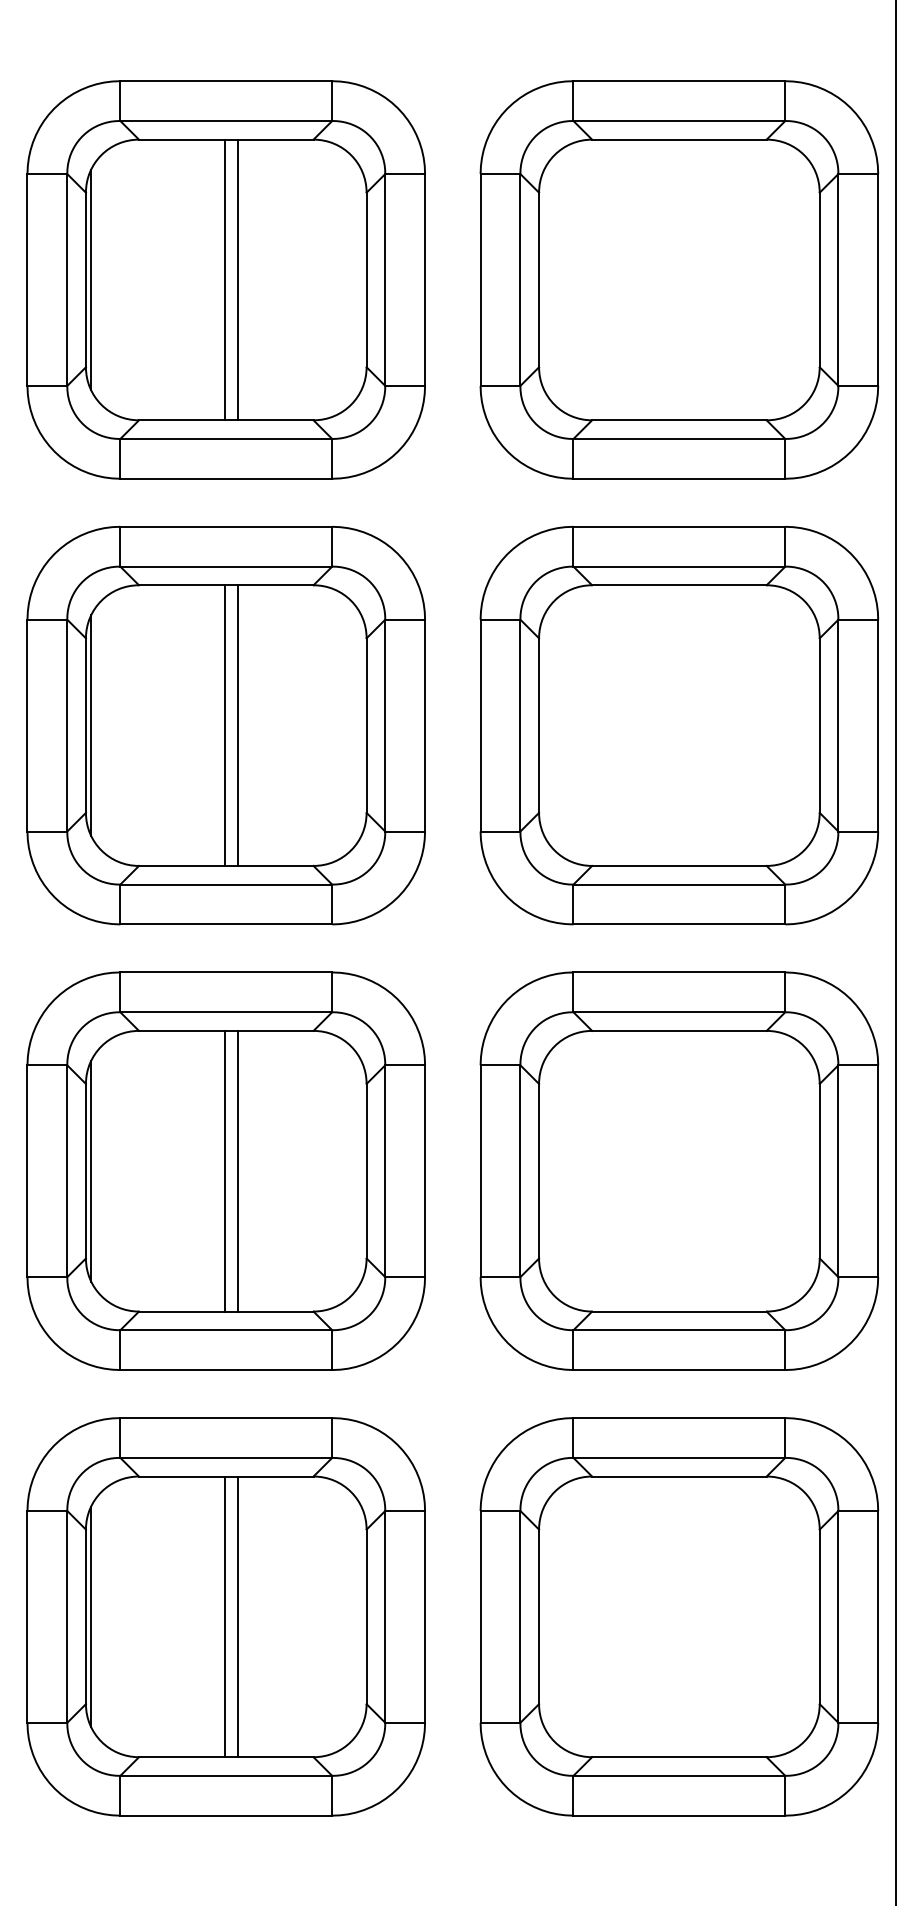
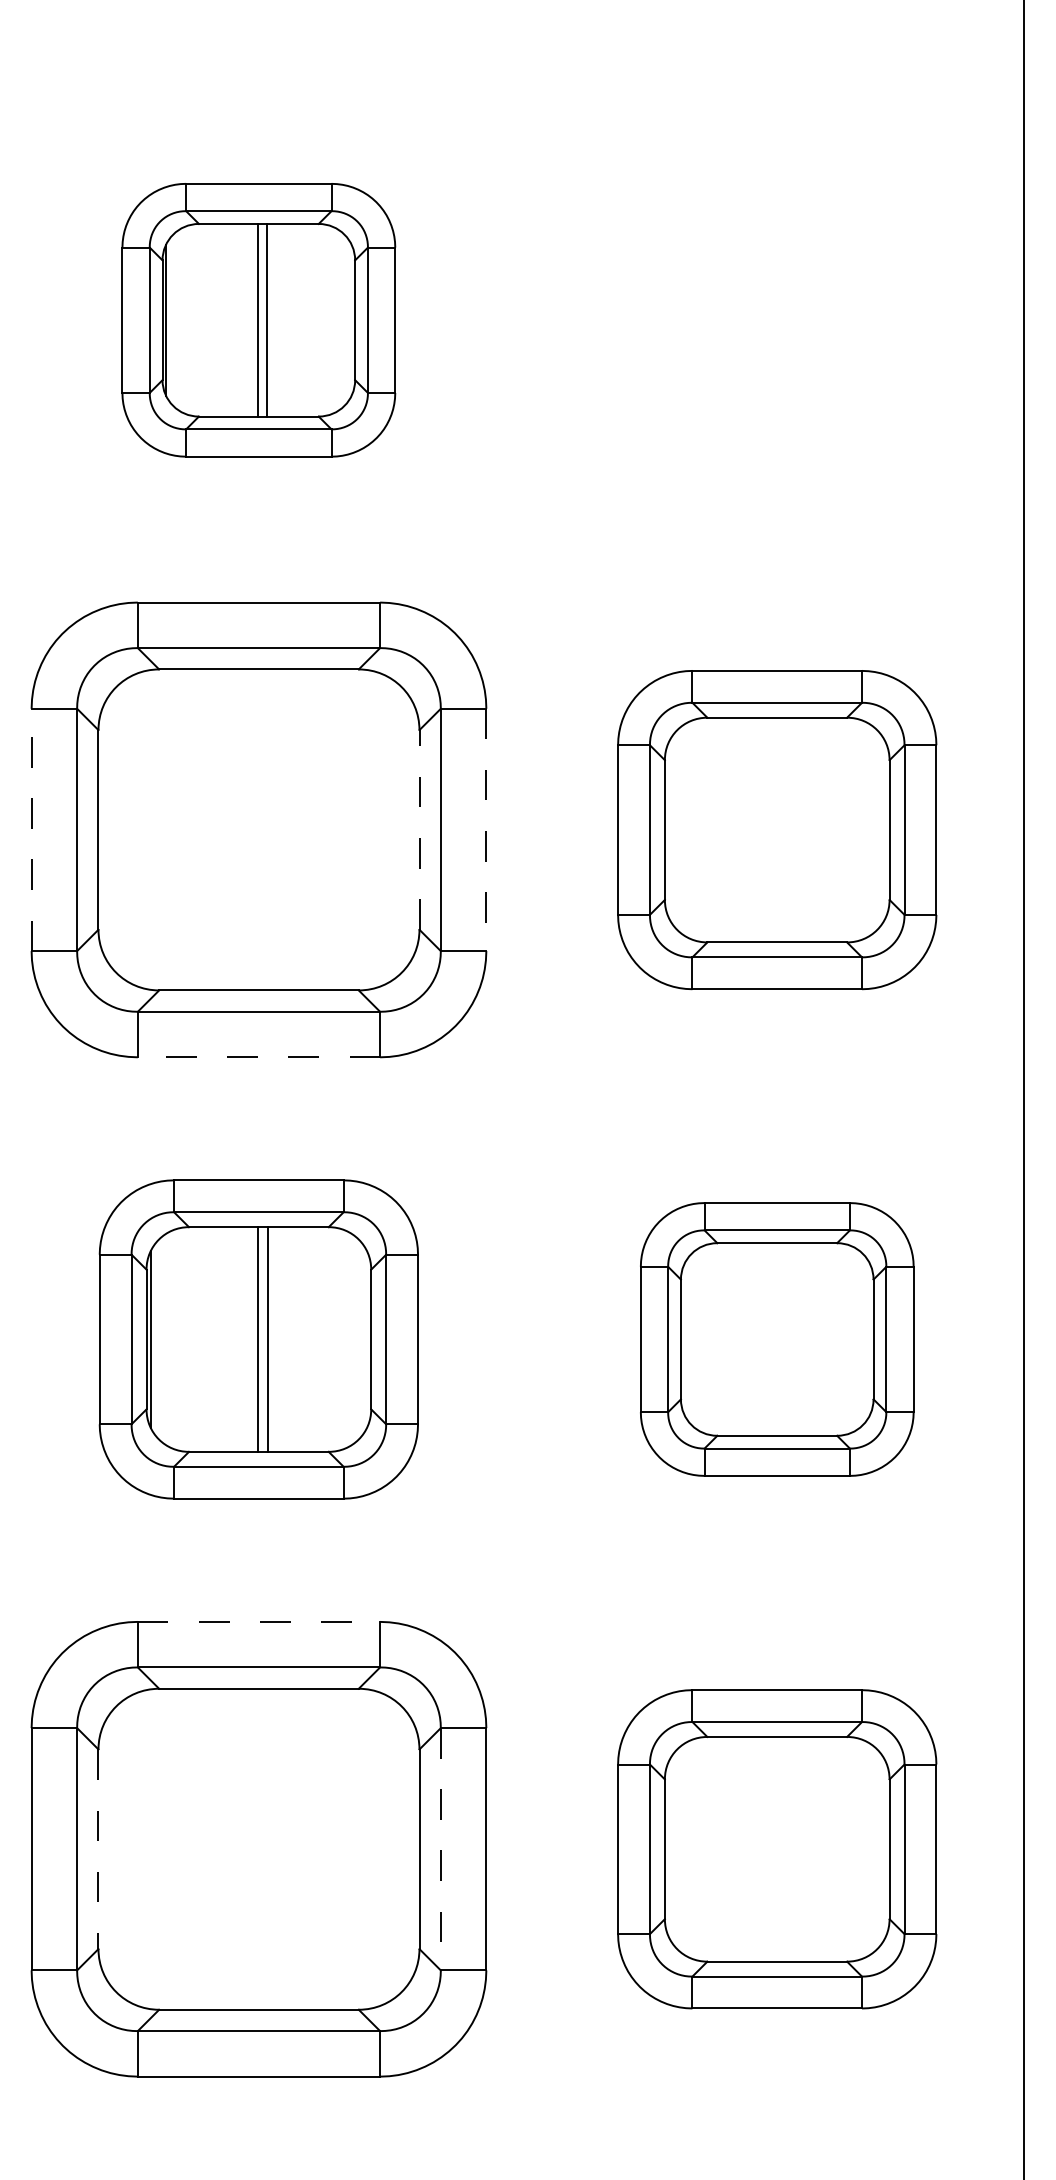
part: (225, 279) -> (258, 319), size x0.6
part: (679, 279) -> (777, 319), removed
line: (27, 725) -> (31, 829), solid -> dashed
line: (91, 725) -> (104, 829), removed
line: (224, 725) -> (256, 829), removed
line: (238, 725) -> (272, 829), removed
line: (366, 725) -> (419, 829), solid -> dashed
line: (425, 725) -> (486, 829), solid -> dashed
part: (679, 725) -> (777, 829), size x0.7
line: (226, 924) -> (259, 1057), solid -> dashed
part: (225, 1170) -> (258, 1338), size x0.7
part: (679, 1170) -> (777, 1338), size x0.6
line: (226, 1418) -> (259, 1622), solid -> dashed
line: (91, 1616) -> (104, 1848), removed
line: (224, 1616) -> (256, 1848), removed
line: (238, 1616) -> (272, 1848), removed
line: (385, 1616) -> (441, 1848), solid -> dashed
part: (679, 1616) -> (777, 1848), size x0.7
line: (85, 1617) -> (97, 1849), solid -> dashed

